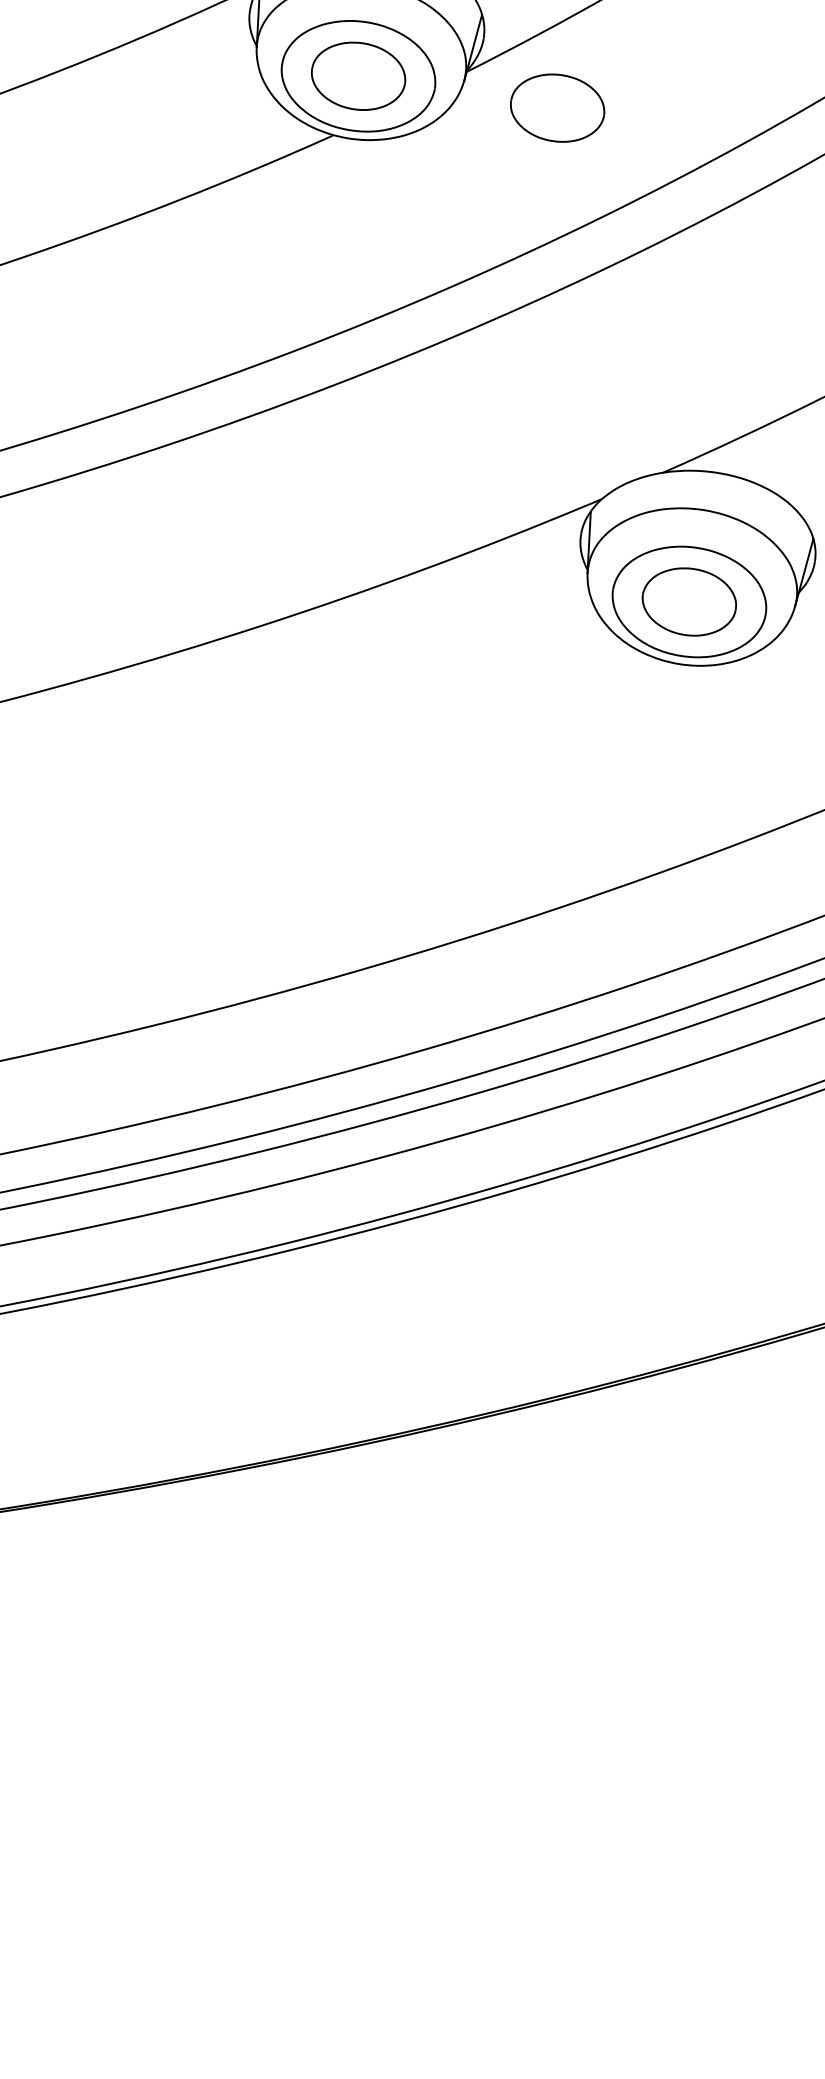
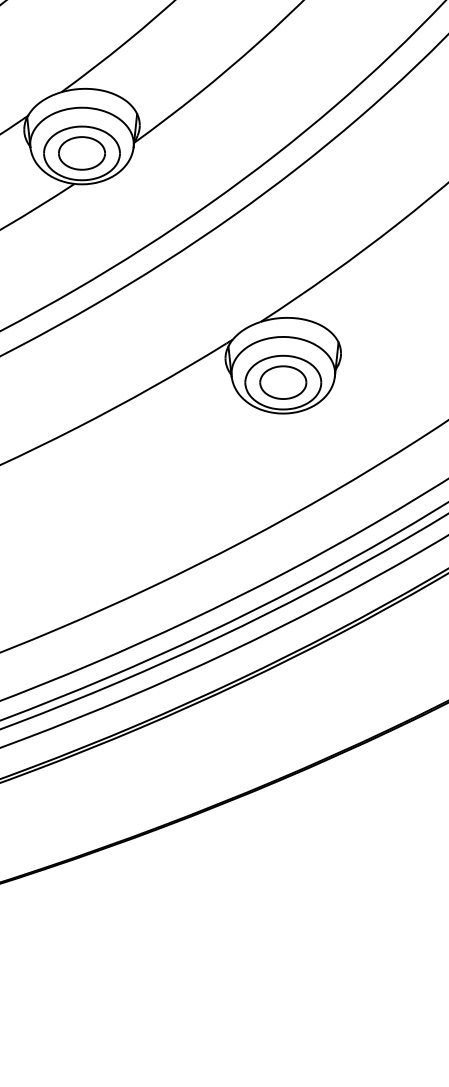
part: (556, 108) -> (180, 153), removed

